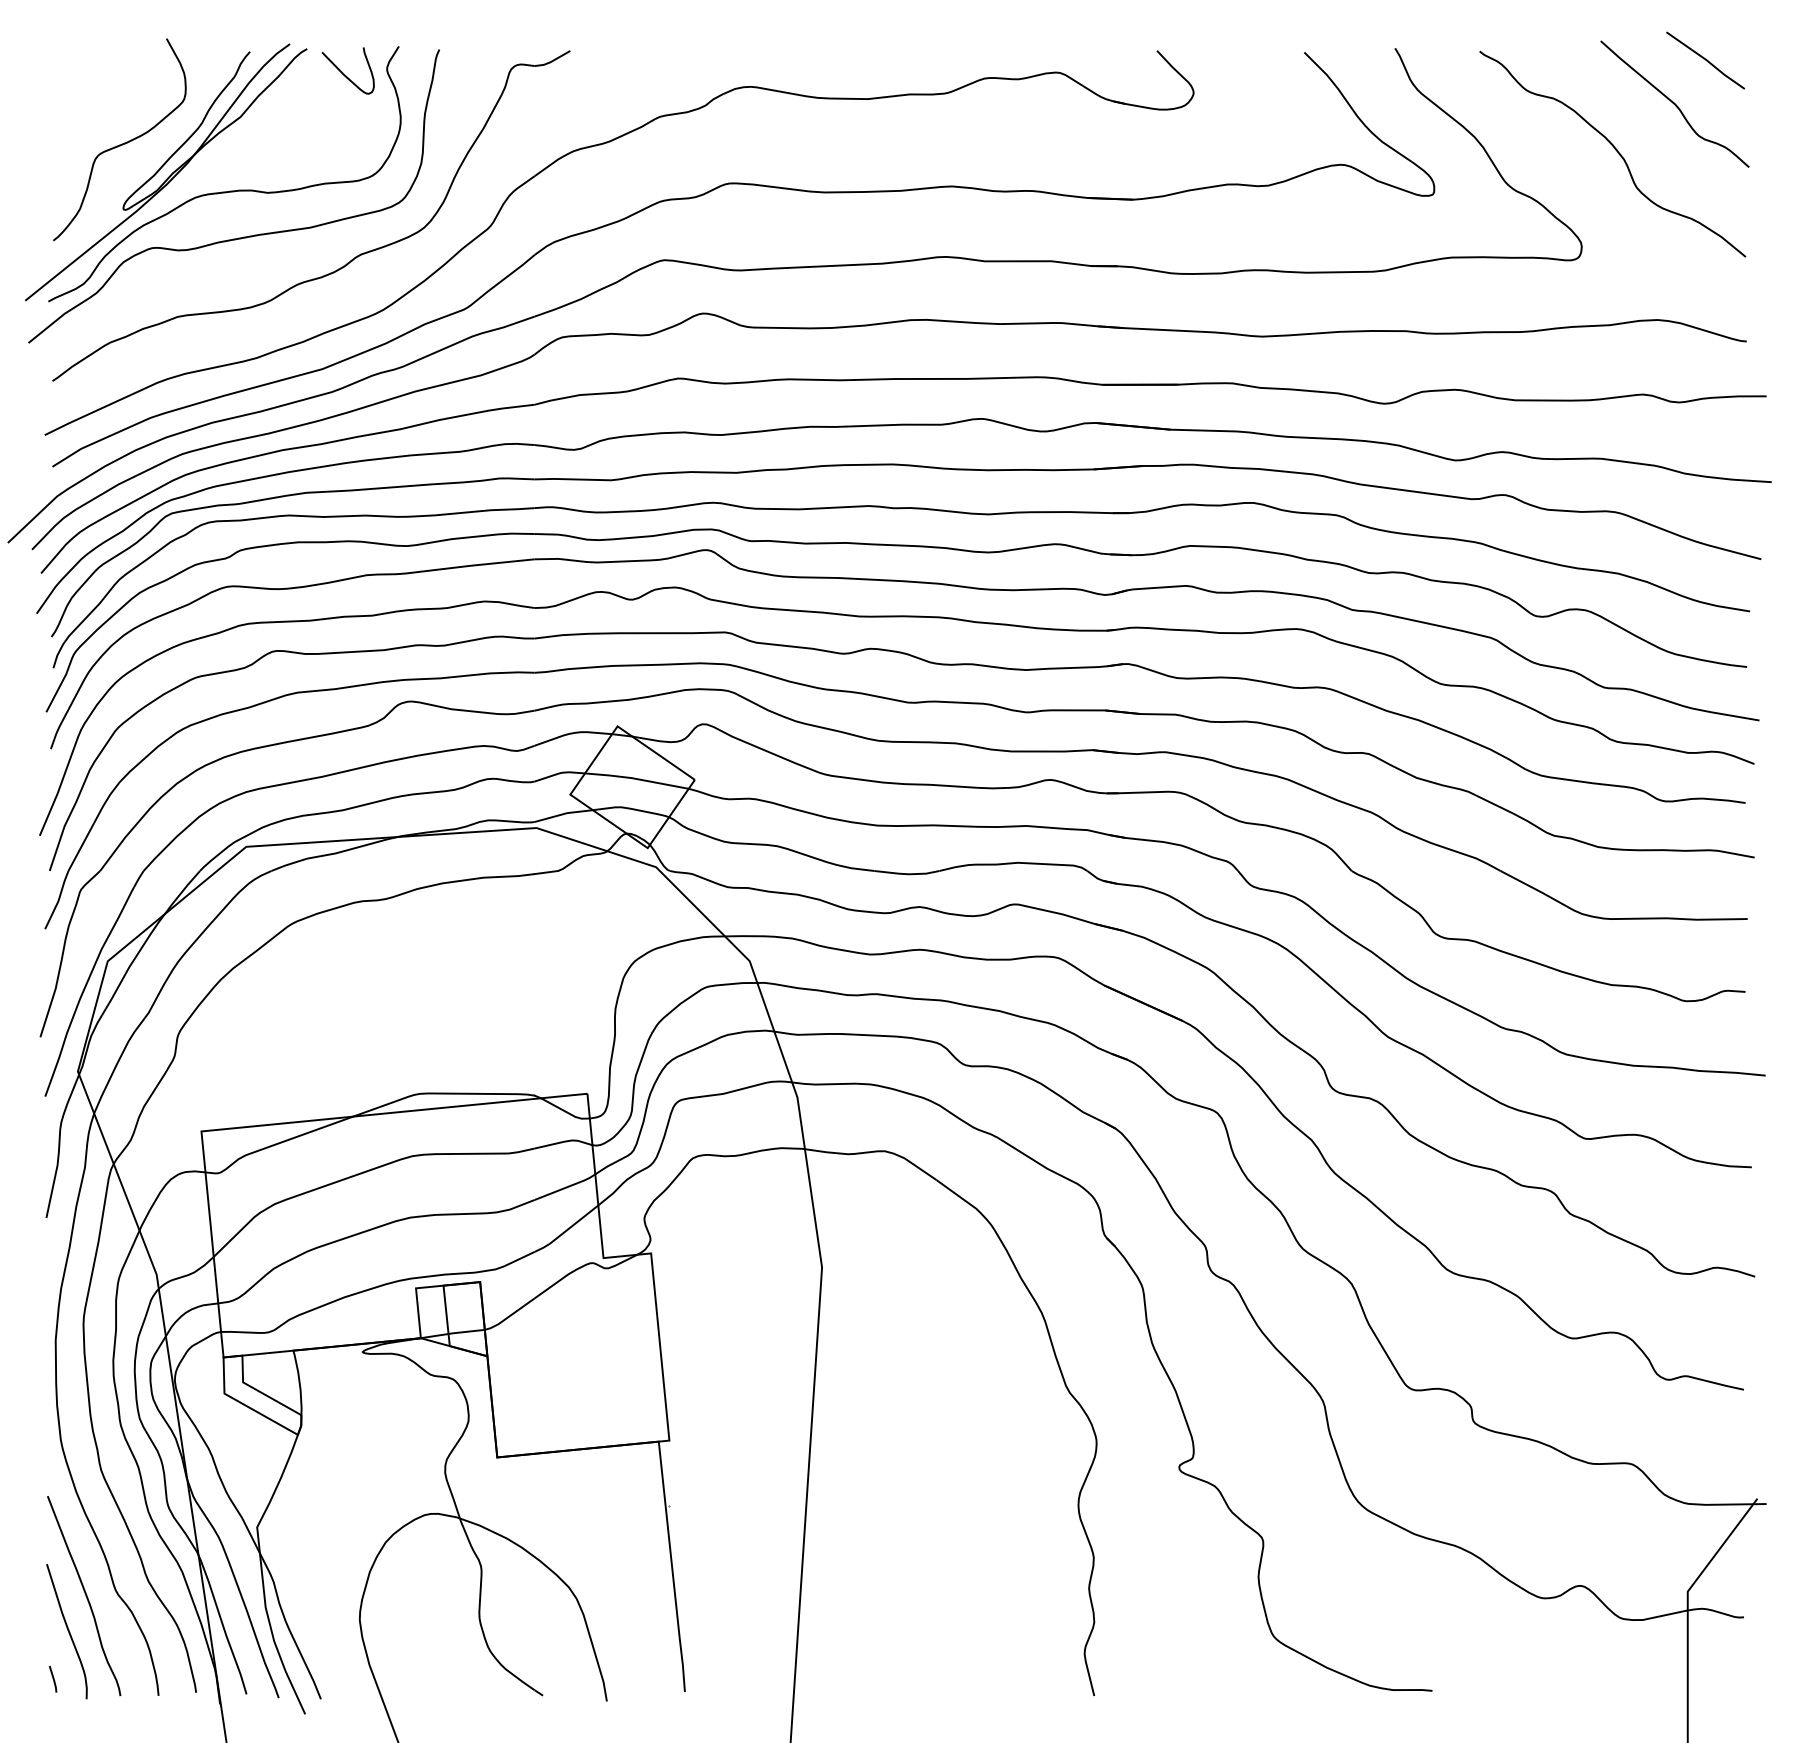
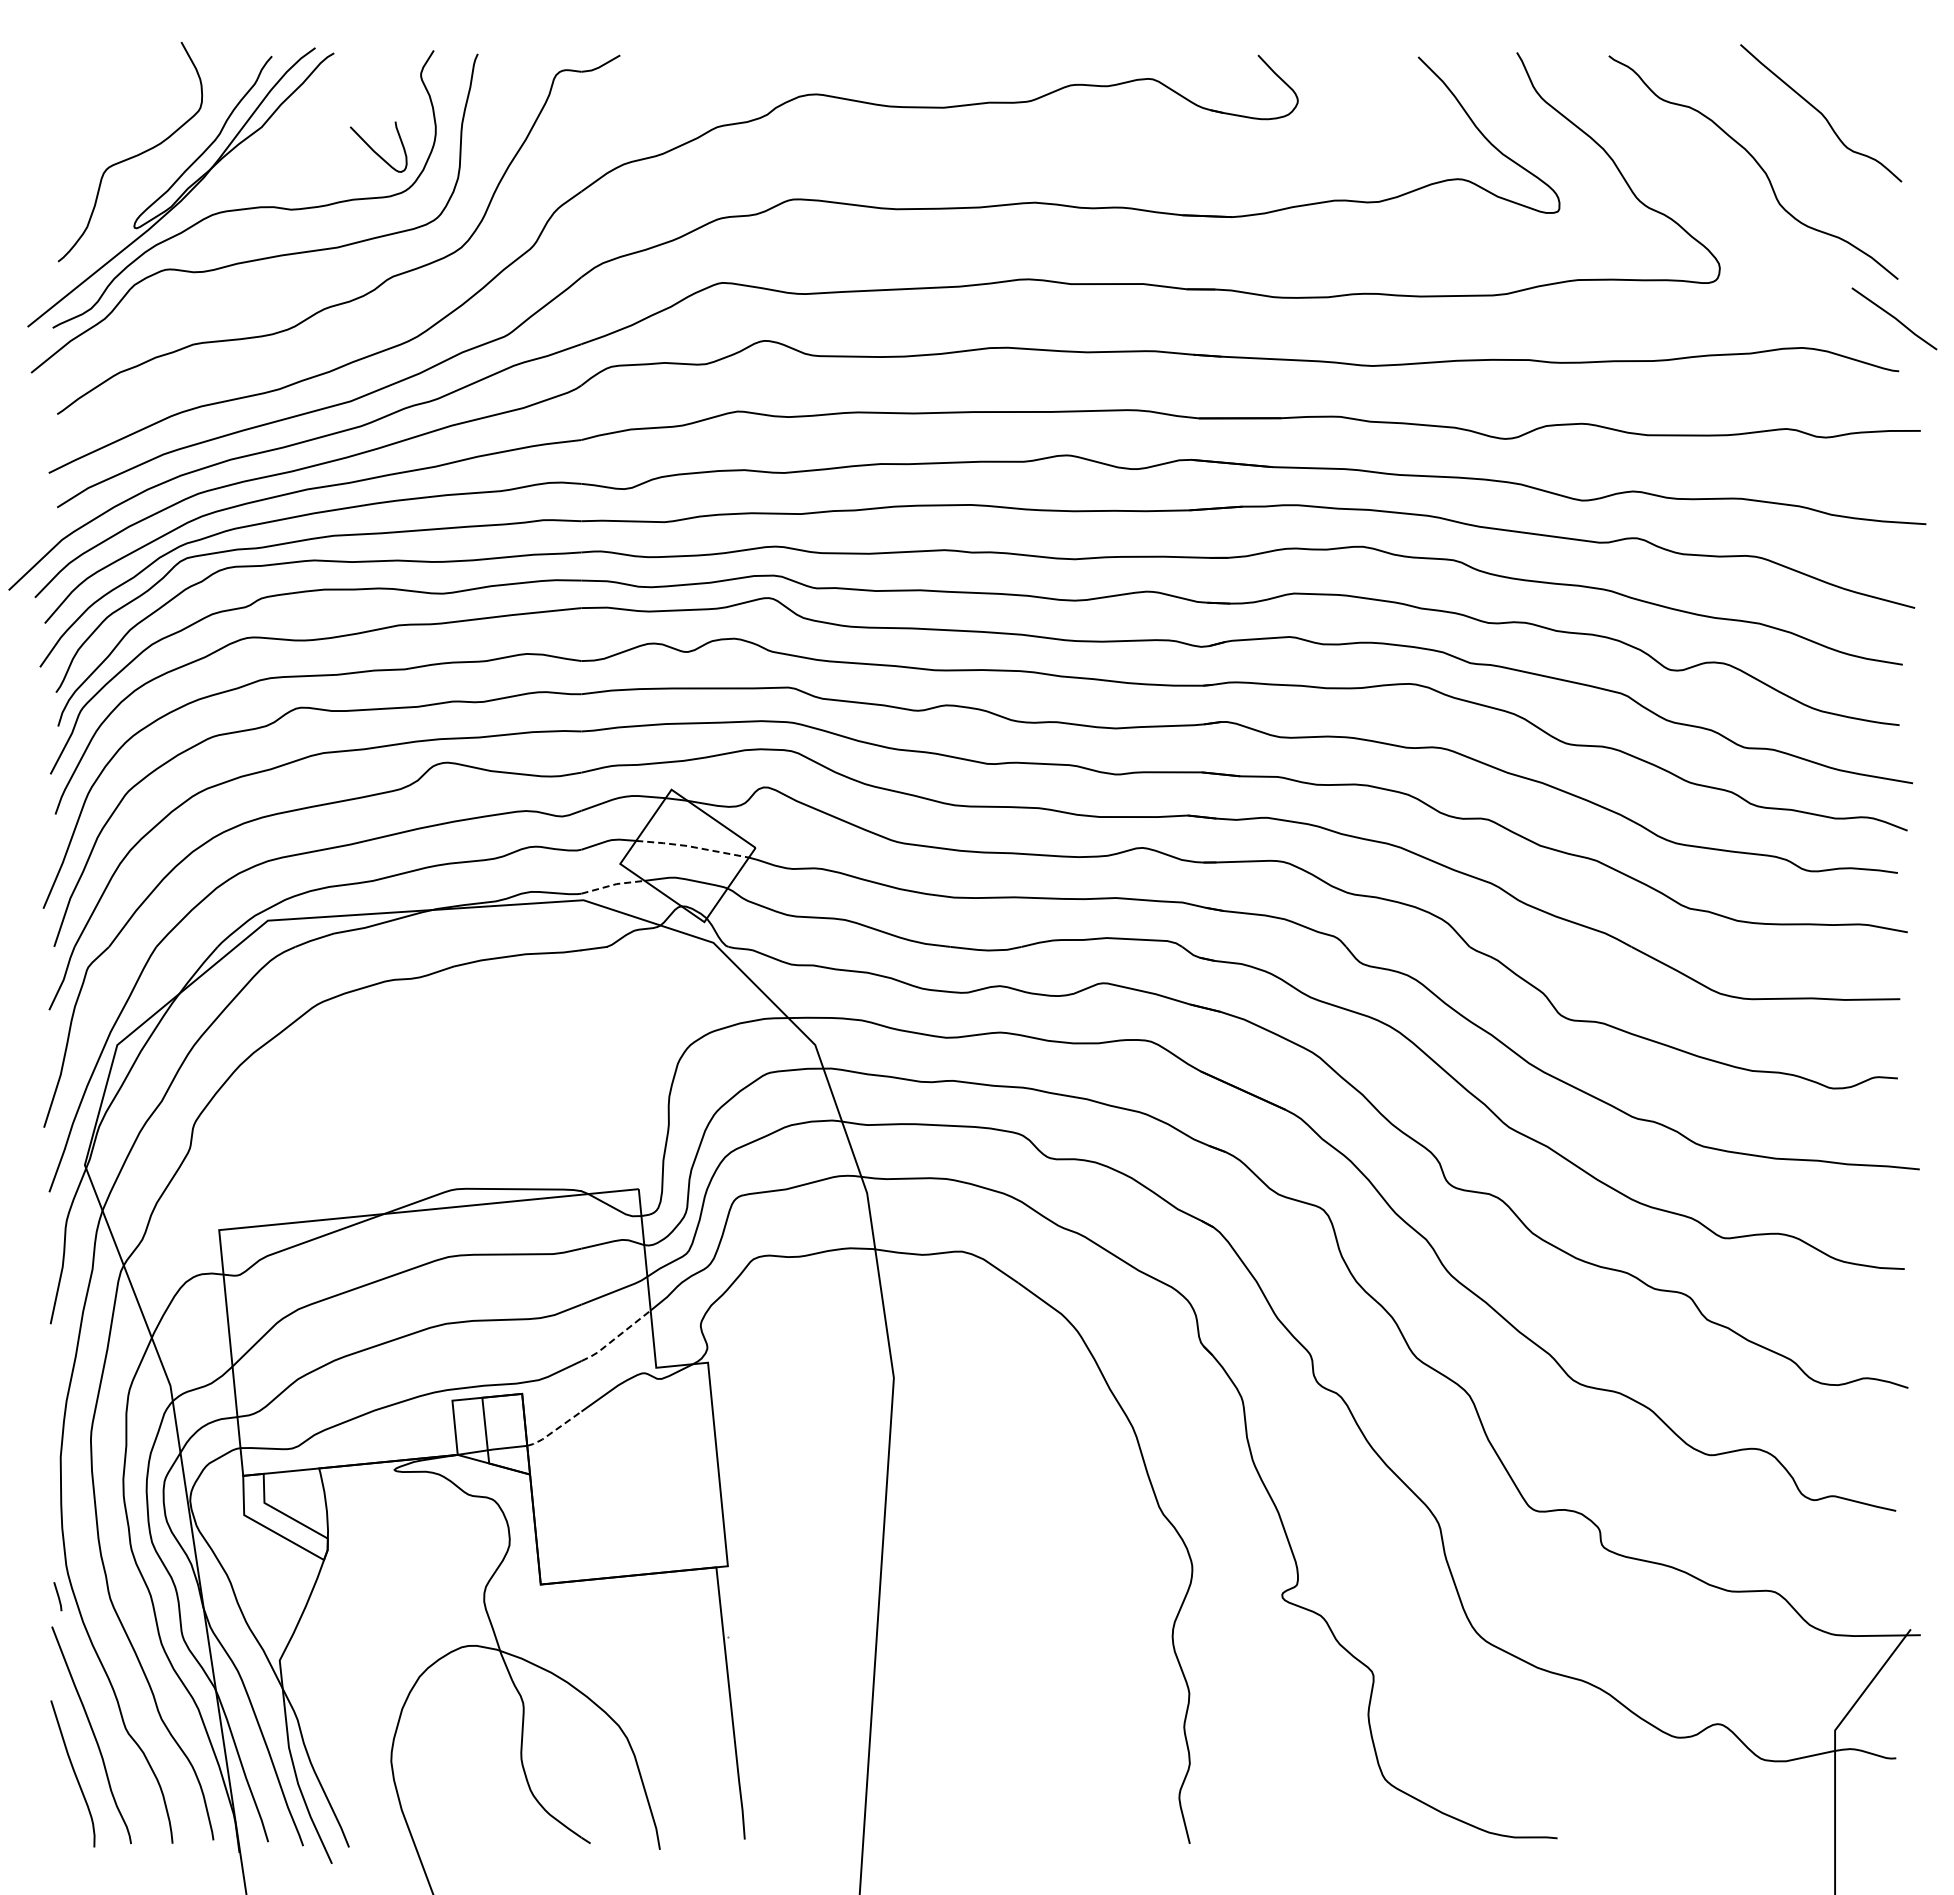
line: (1705, 60) -> (1894, 318), moved
curve: (344, 74) -> (374, 150), moved
line: (635, 778) -> (691, 846), solid -> dashed
line: (564, 813) -> (613, 884), solid -> dashed
line: (566, 1230) -> (616, 1337), solid -> dashed
line: (509, 1316) -> (554, 1431), solid -> dashed
line: (52, 1679) -> (57, 1596), moved

